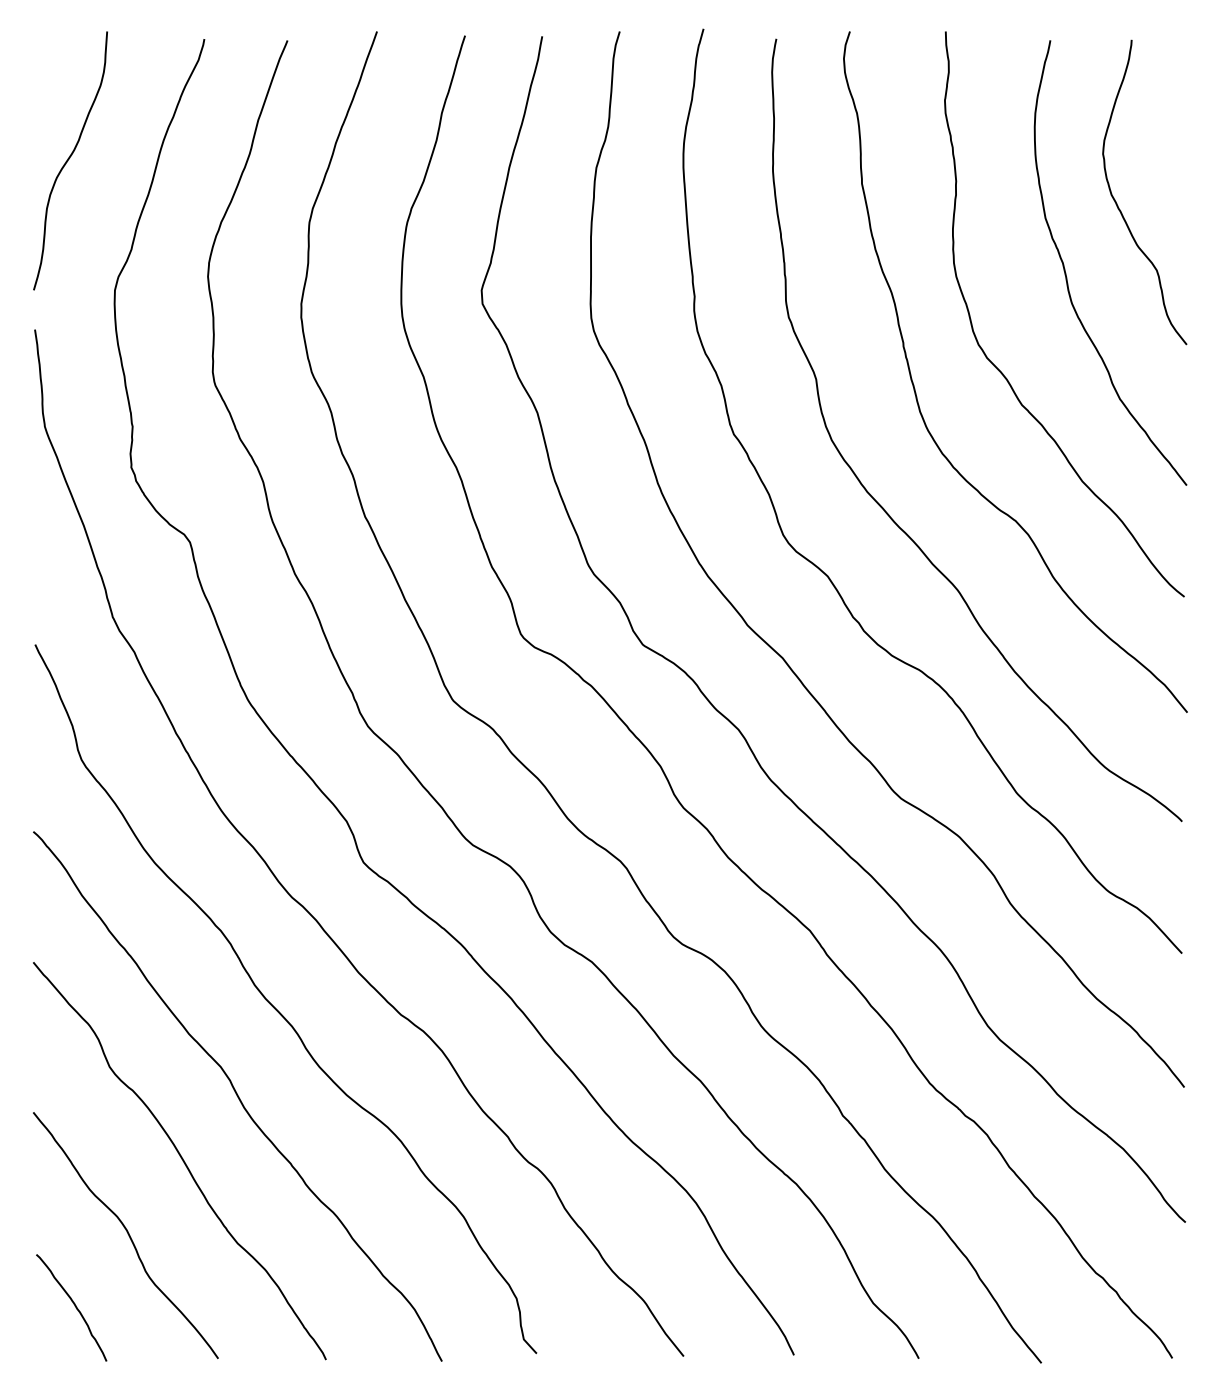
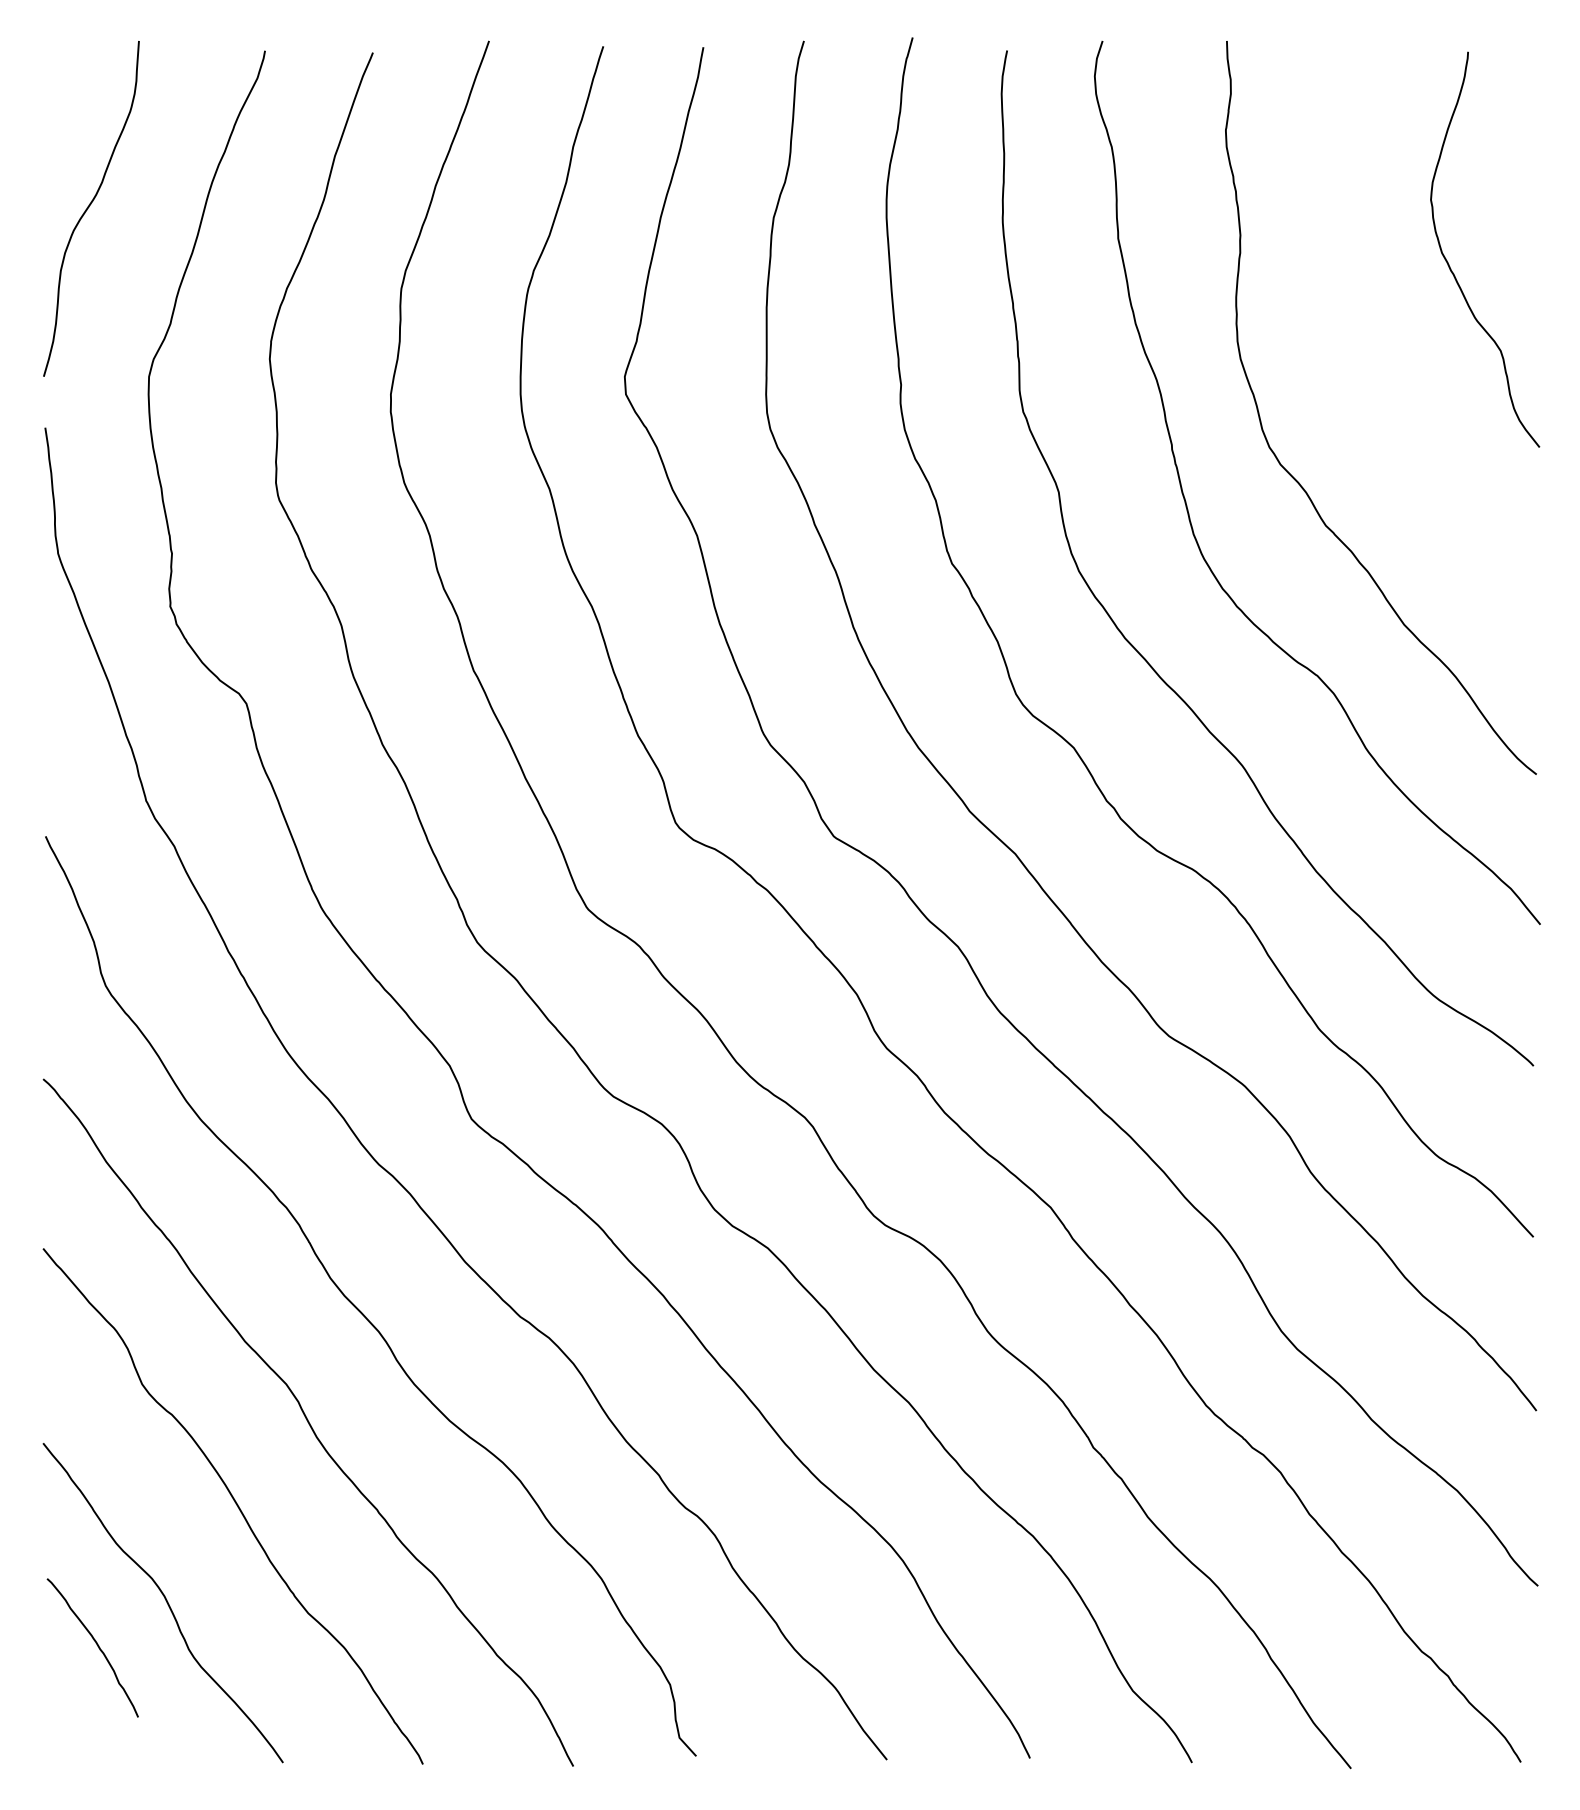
curve: (1066, 273) -> (1383, 355), removed
curve: (73, 1304) -> (95, 1643), moved

